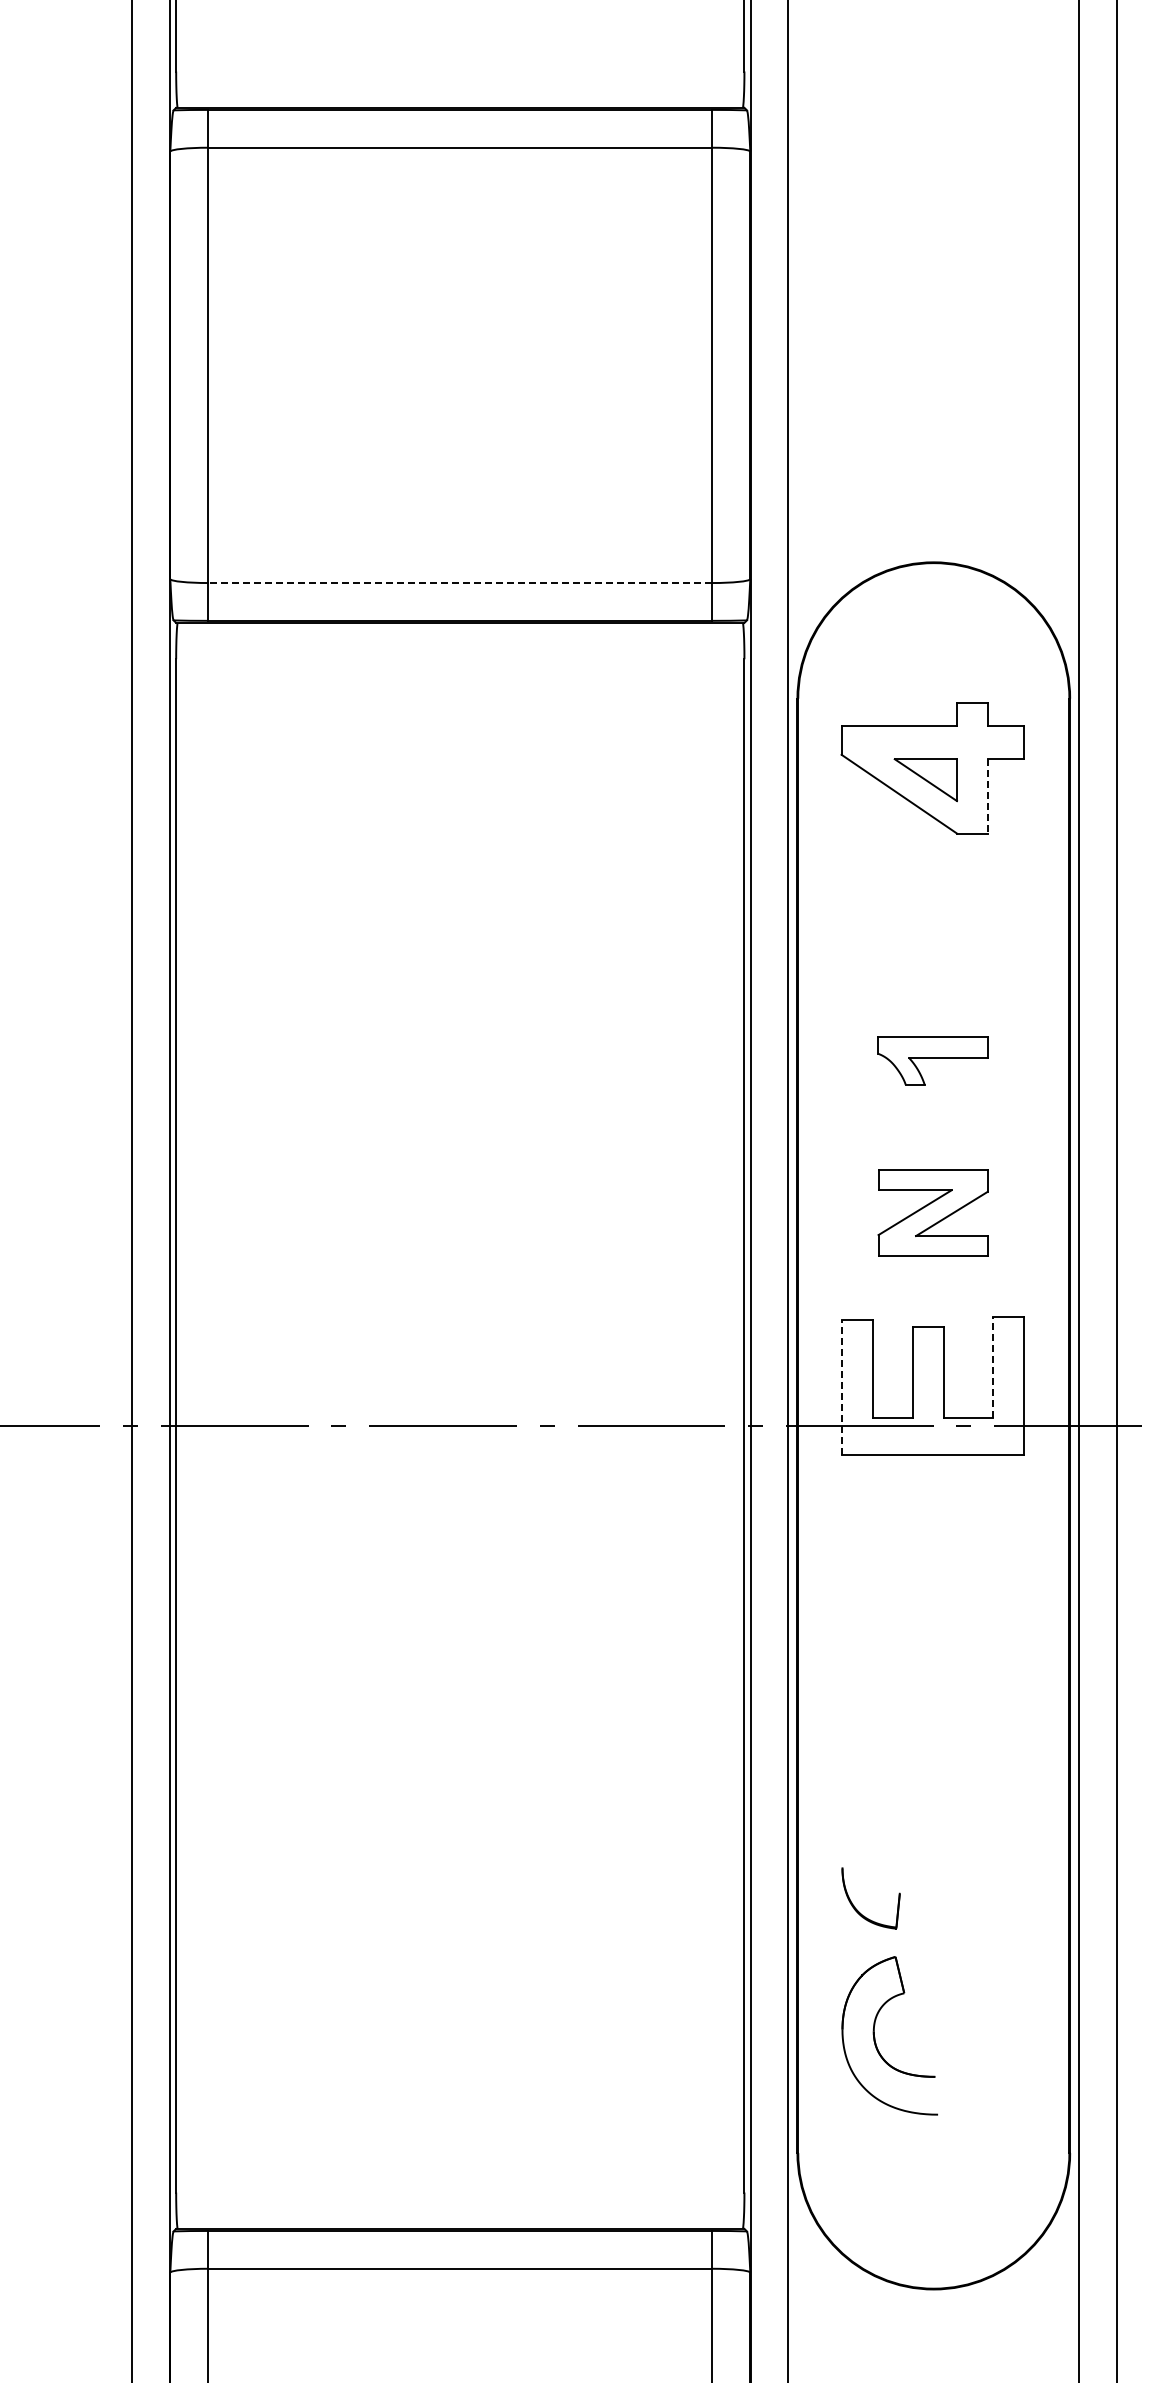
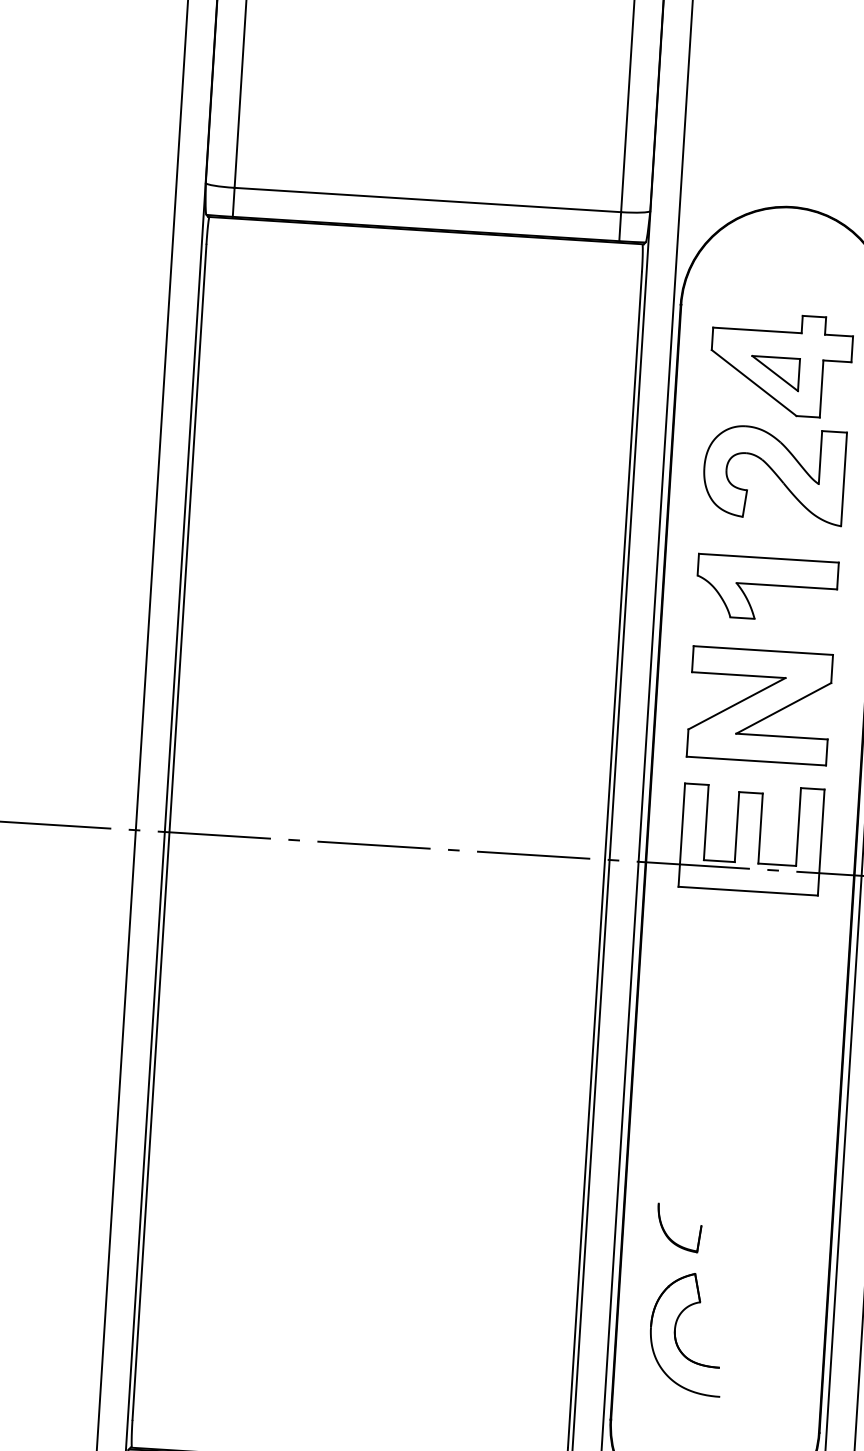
line: (459, 583) -> (427, 200), dashed -> solid
line: (987, 796) -> (821, 389), dashed -> solid
part: (932, 911) -> (773, 474), added
part: (932, 1060) -> (766, 588), size x1.67
part: (932, 1212) -> (759, 705), size x1.67
line: (993, 1367) -> (798, 826), dashed -> solid
line: (842, 1387) -> (681, 834), dashed -> solid

